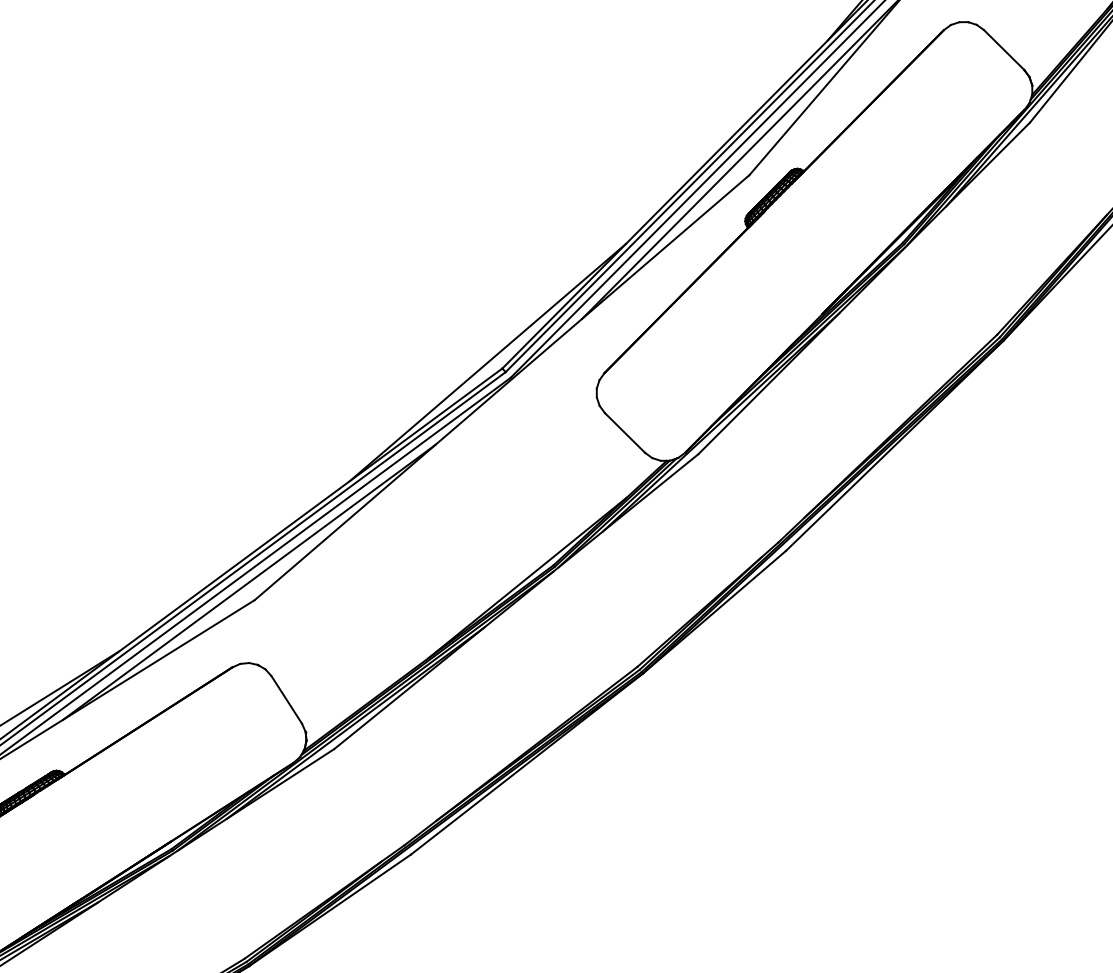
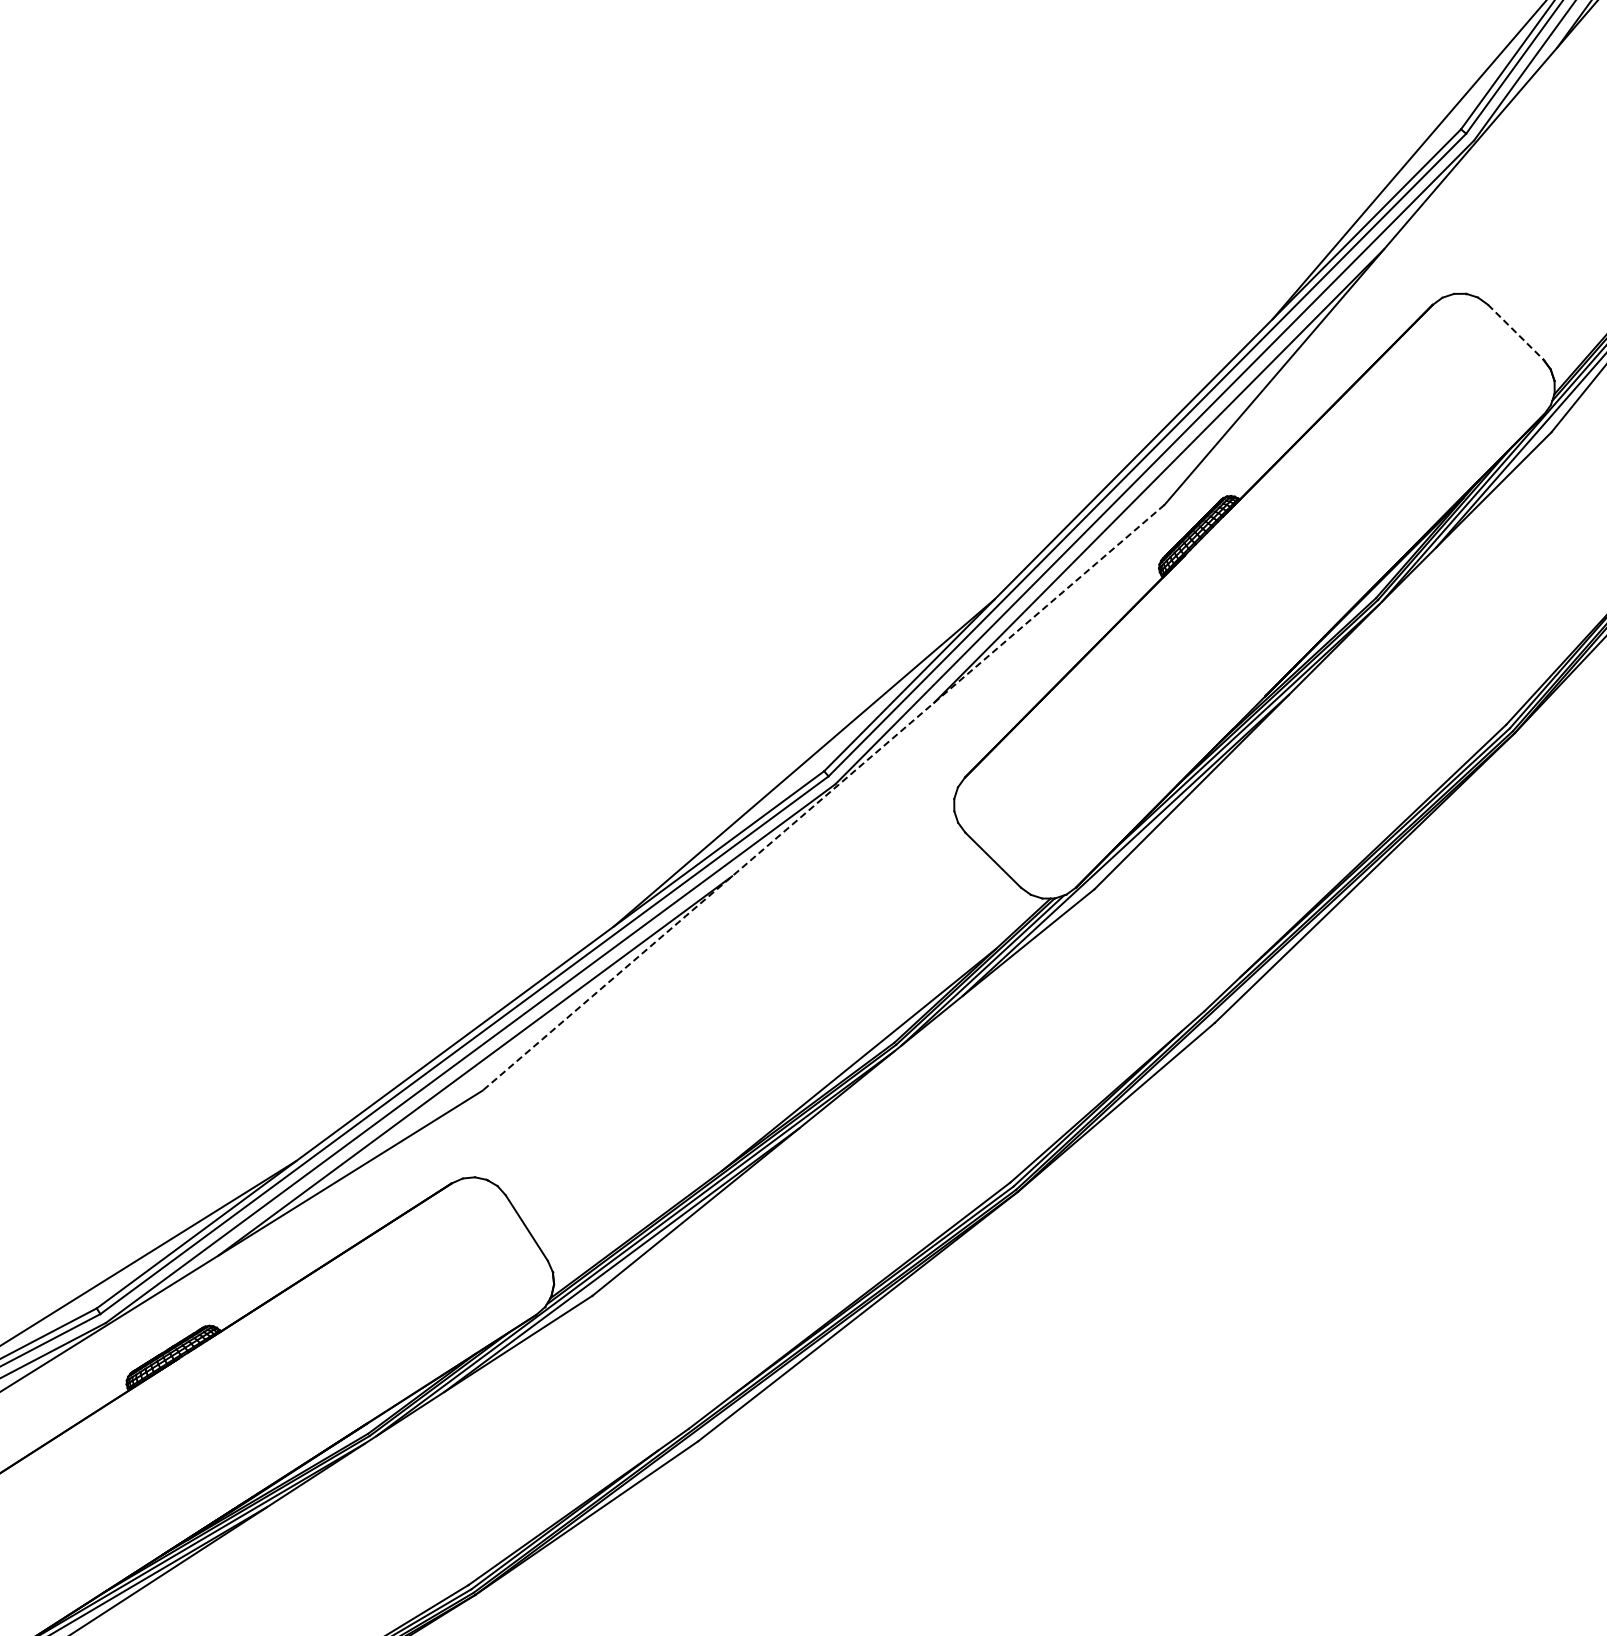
line: (1004, 50) -> (1516, 332), solid -> dashed
line: (501, 388) -> (823, 798), solid -> dashed

